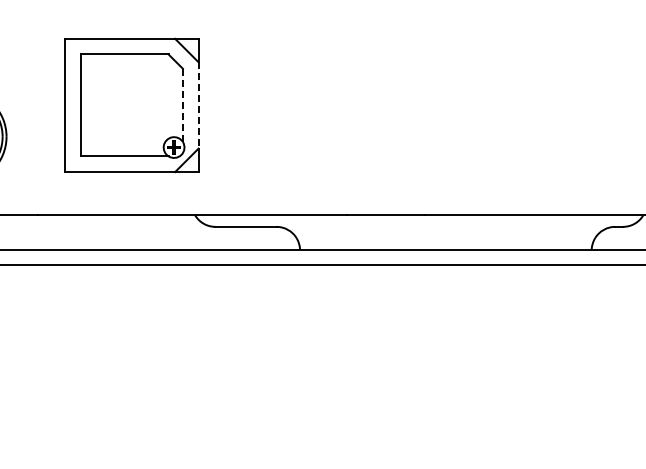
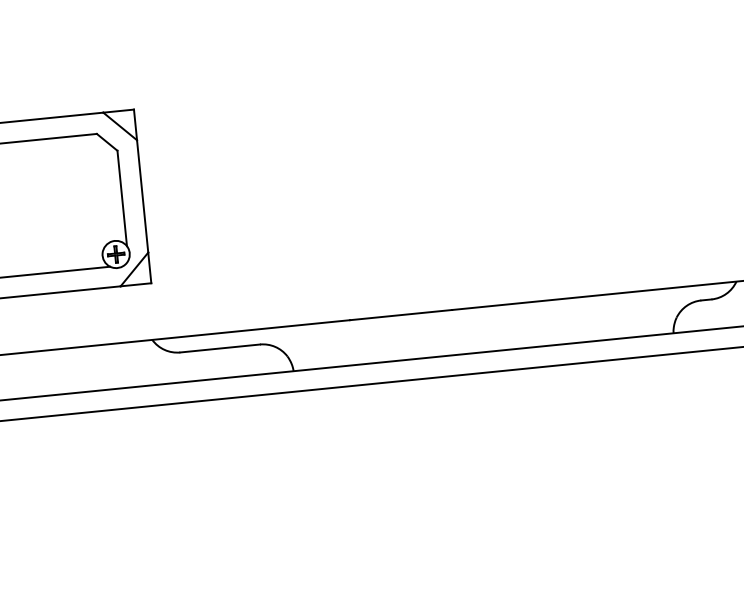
line: (182, 105) -> (121, 198), dashed -> solid
line: (198, 105) -> (142, 196), dashed -> solid

